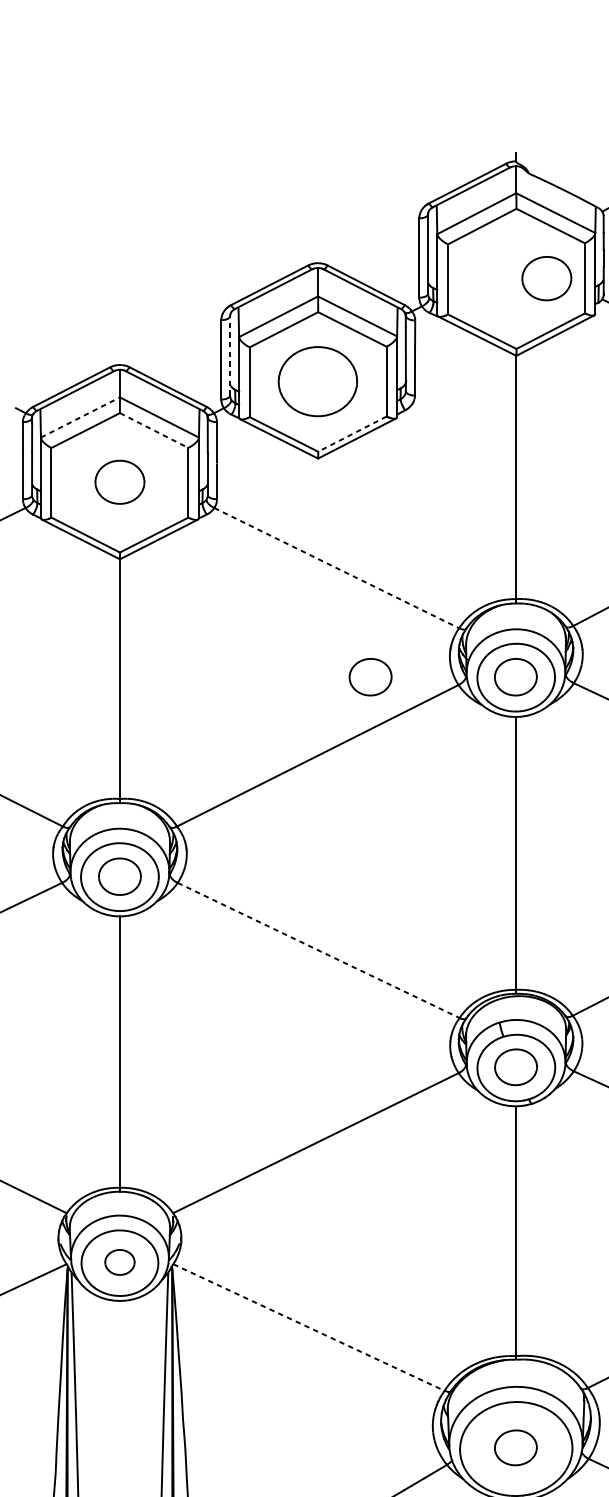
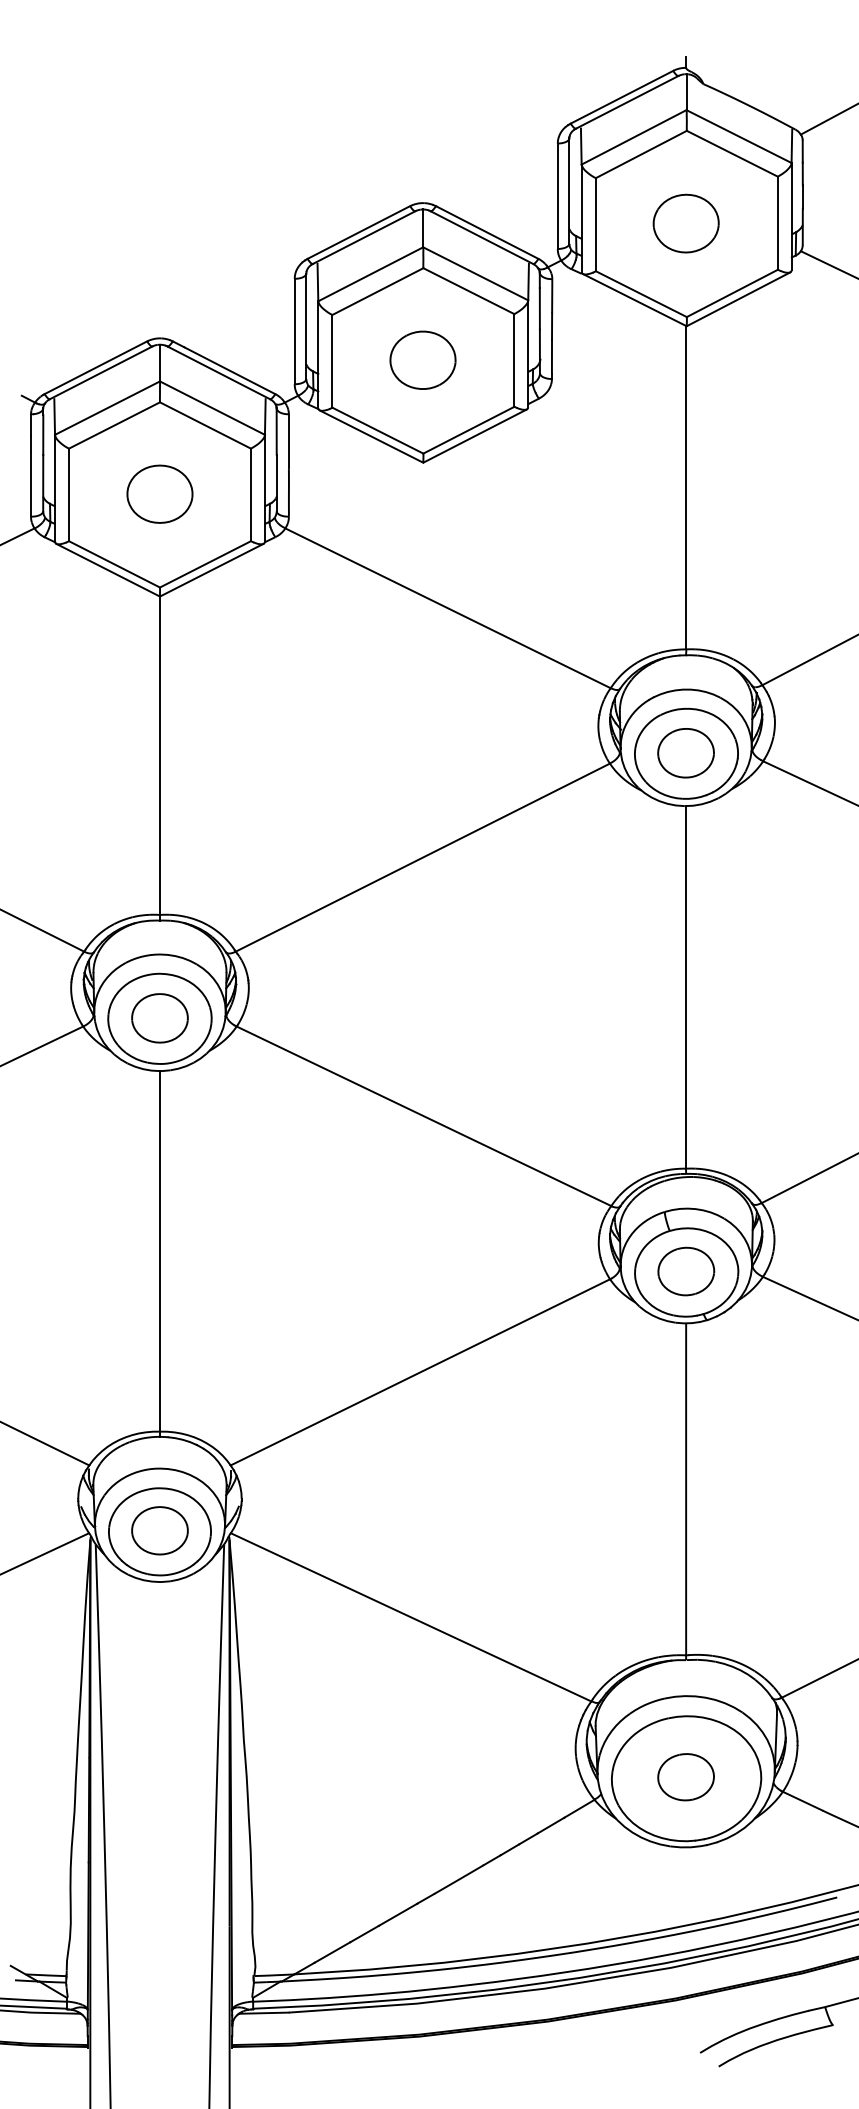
part: (546, 278) -> (685, 223), moved
line: (230, 356) -> (306, 326), dashed -> solid
part: (317, 380) -> (422, 359), size x0.62
line: (80, 417) -> (107, 408), dashed -> solid
line: (154, 430) -> (205, 425), dashed -> solid
line: (352, 434) -> (468, 430), dashed -> solid
line: (337, 568) -> (448, 608), dashed -> solid
part: (370, 677) -> (492, 753), removed
line: (319, 950) -> (424, 1116), dashed -> solid
part: (119, 1262) -> (159, 1530), size x1.43
line: (309, 1327) -> (411, 1617), dashed -> solid

